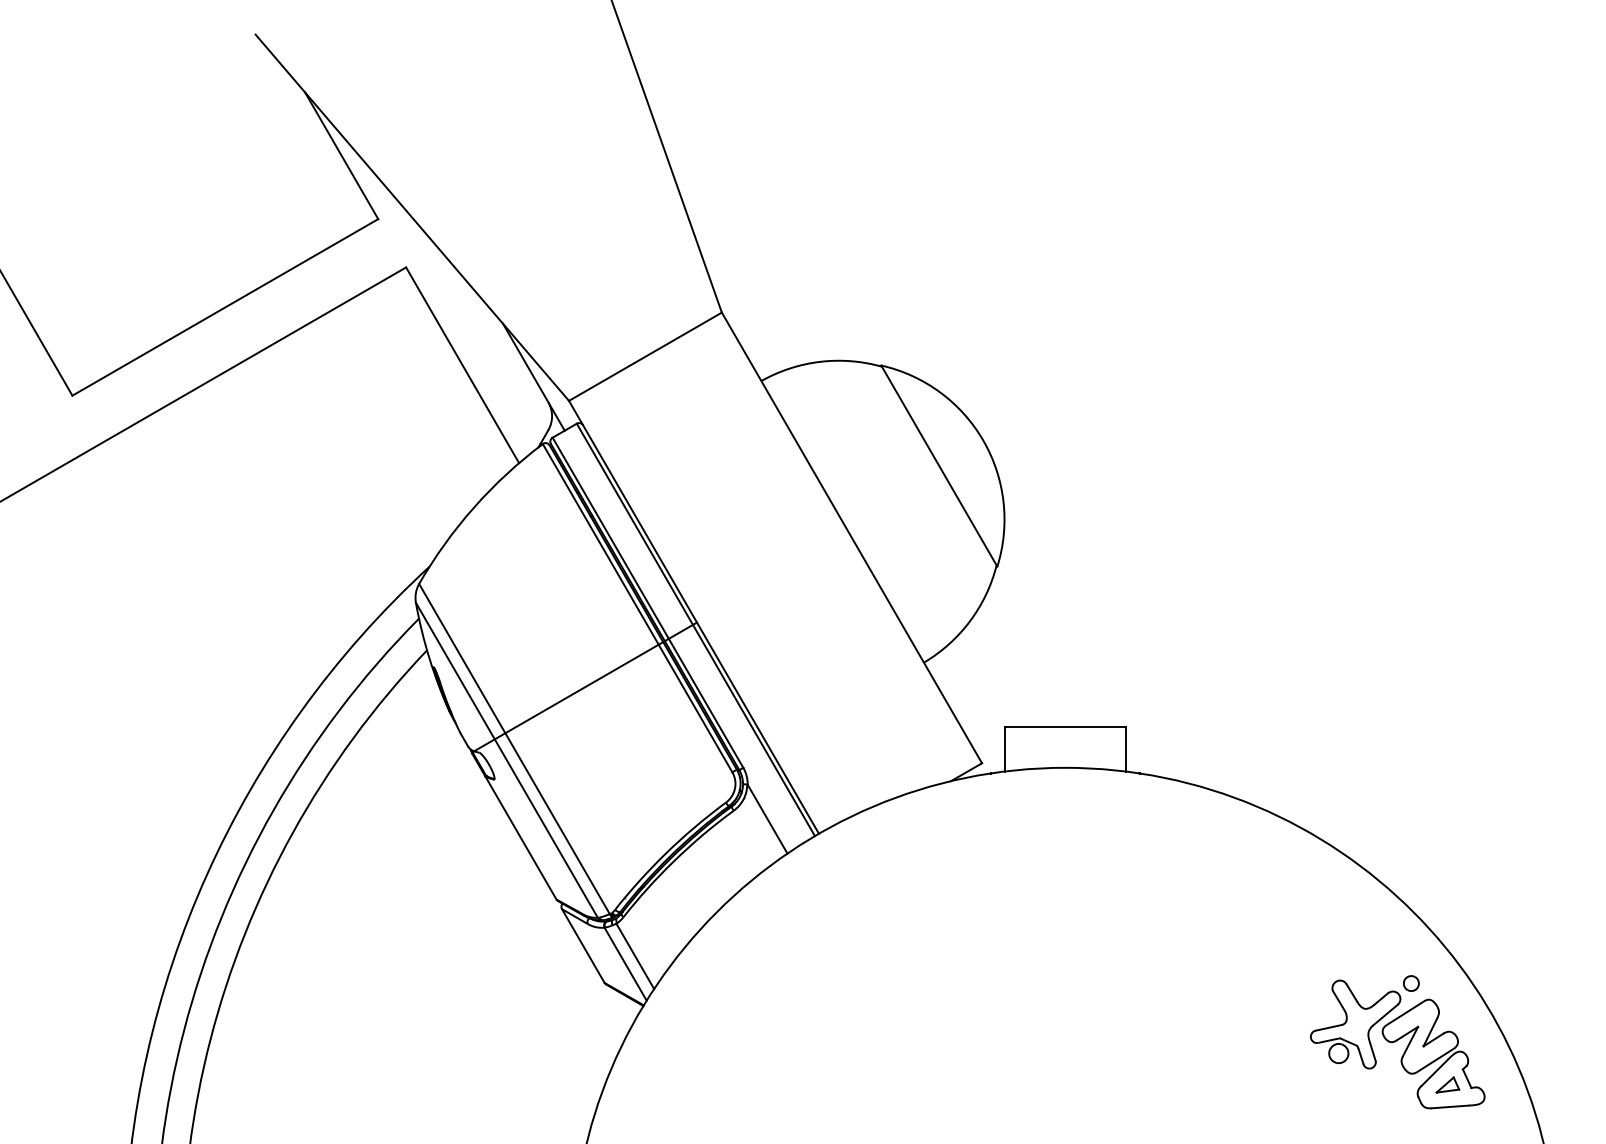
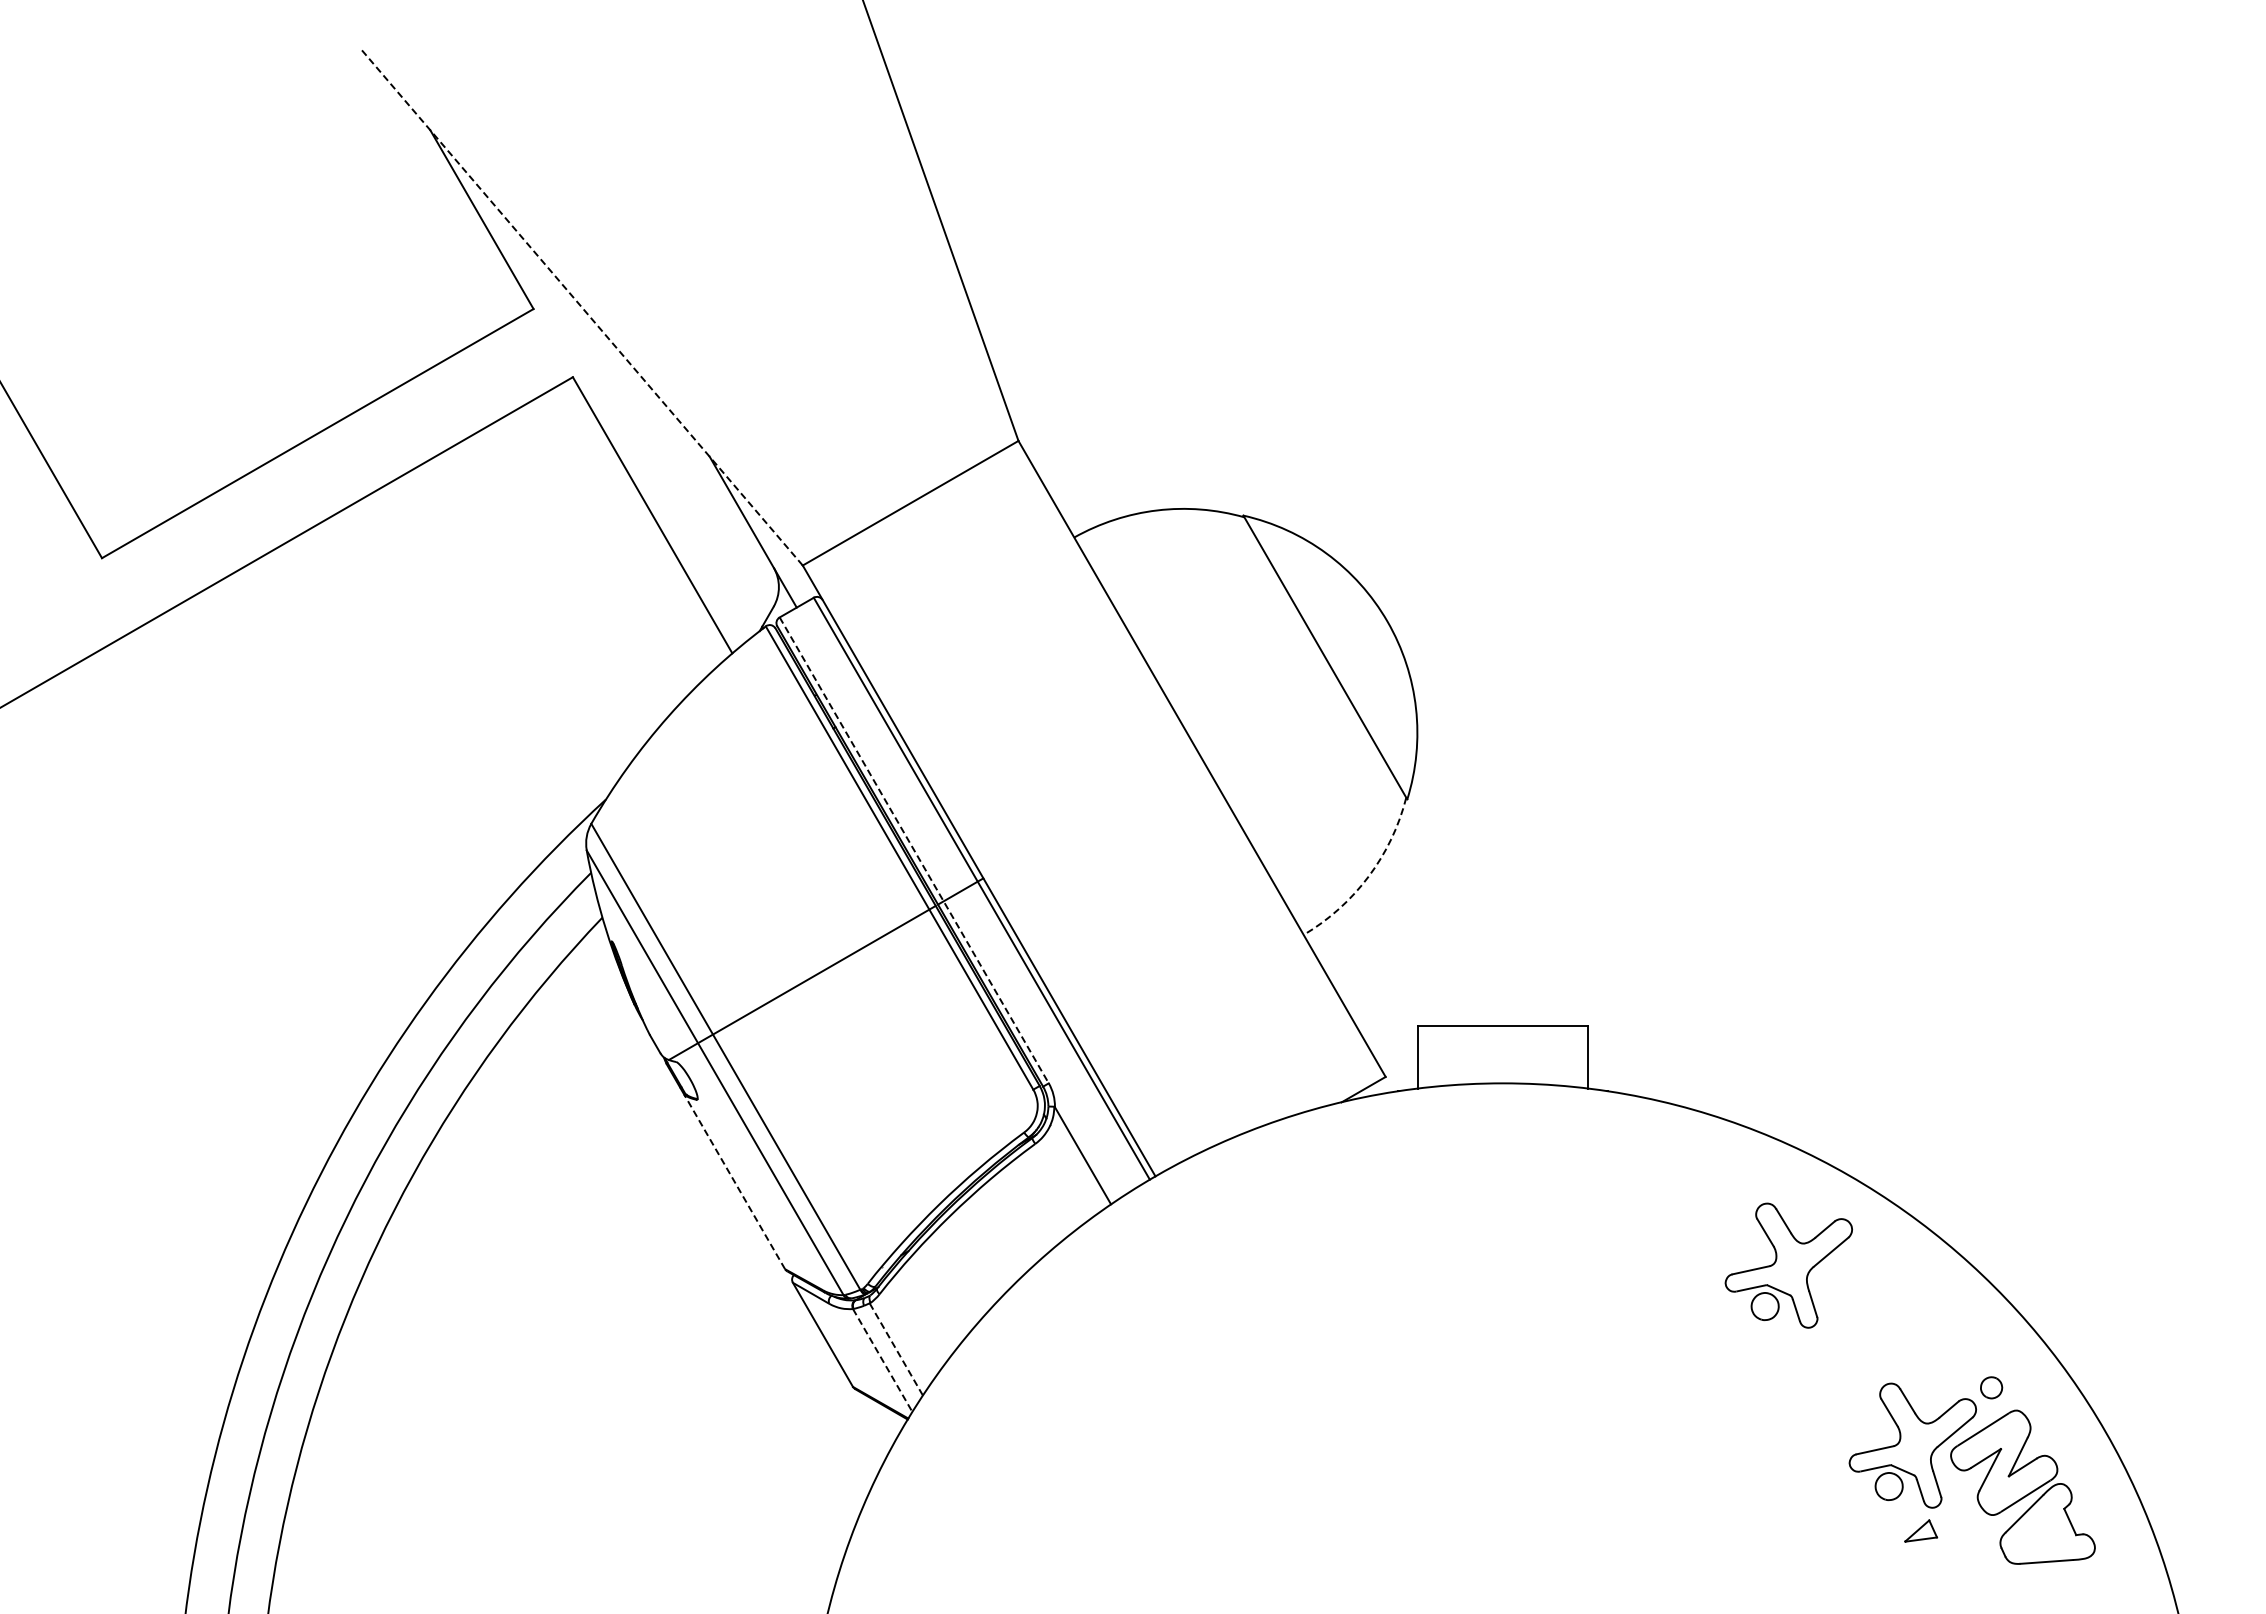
line: (412, 217) -> (581, 306), solid -> dashed
line: (648, 602) -> (914, 850), solid -> dashed
arc: (969, 621) -> (1368, 876), solid -> dashed
line: (520, 837) -> (734, 1181), solid -> dashed
part: (1267, 896) -> (1788, 1265), added
line: (635, 956) -> (896, 1349), solid -> dashed
line: (625, 964) -> (882, 1360), solid -> dashed
part: (1448, 1084) -> (1921, 1530), moved

